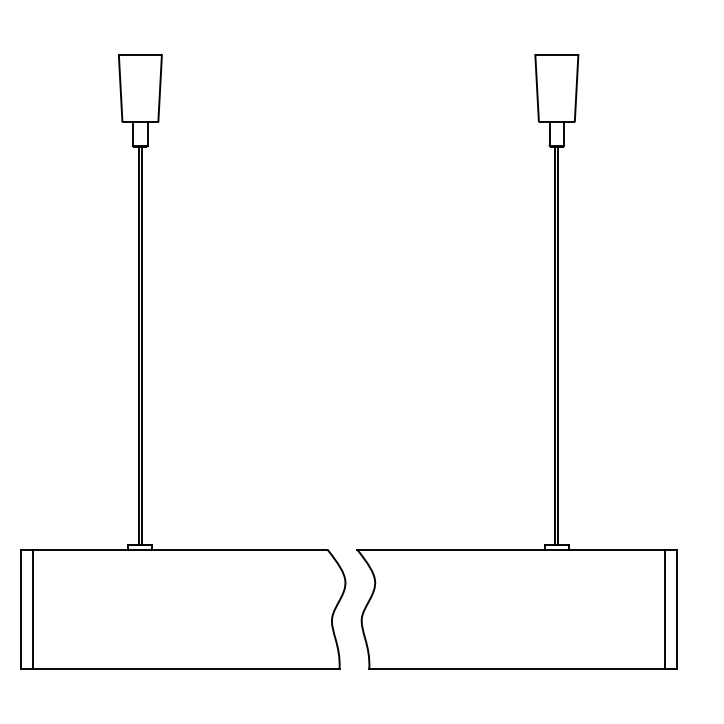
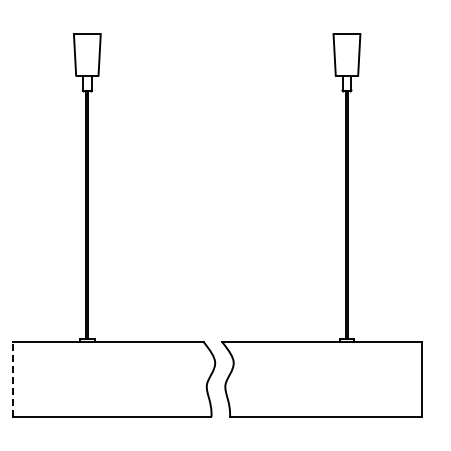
line: (20, 609) -> (12, 379), solid -> dashed
line: (33, 609) -> (20, 379), removed
line: (665, 609) -> (414, 379), removed

